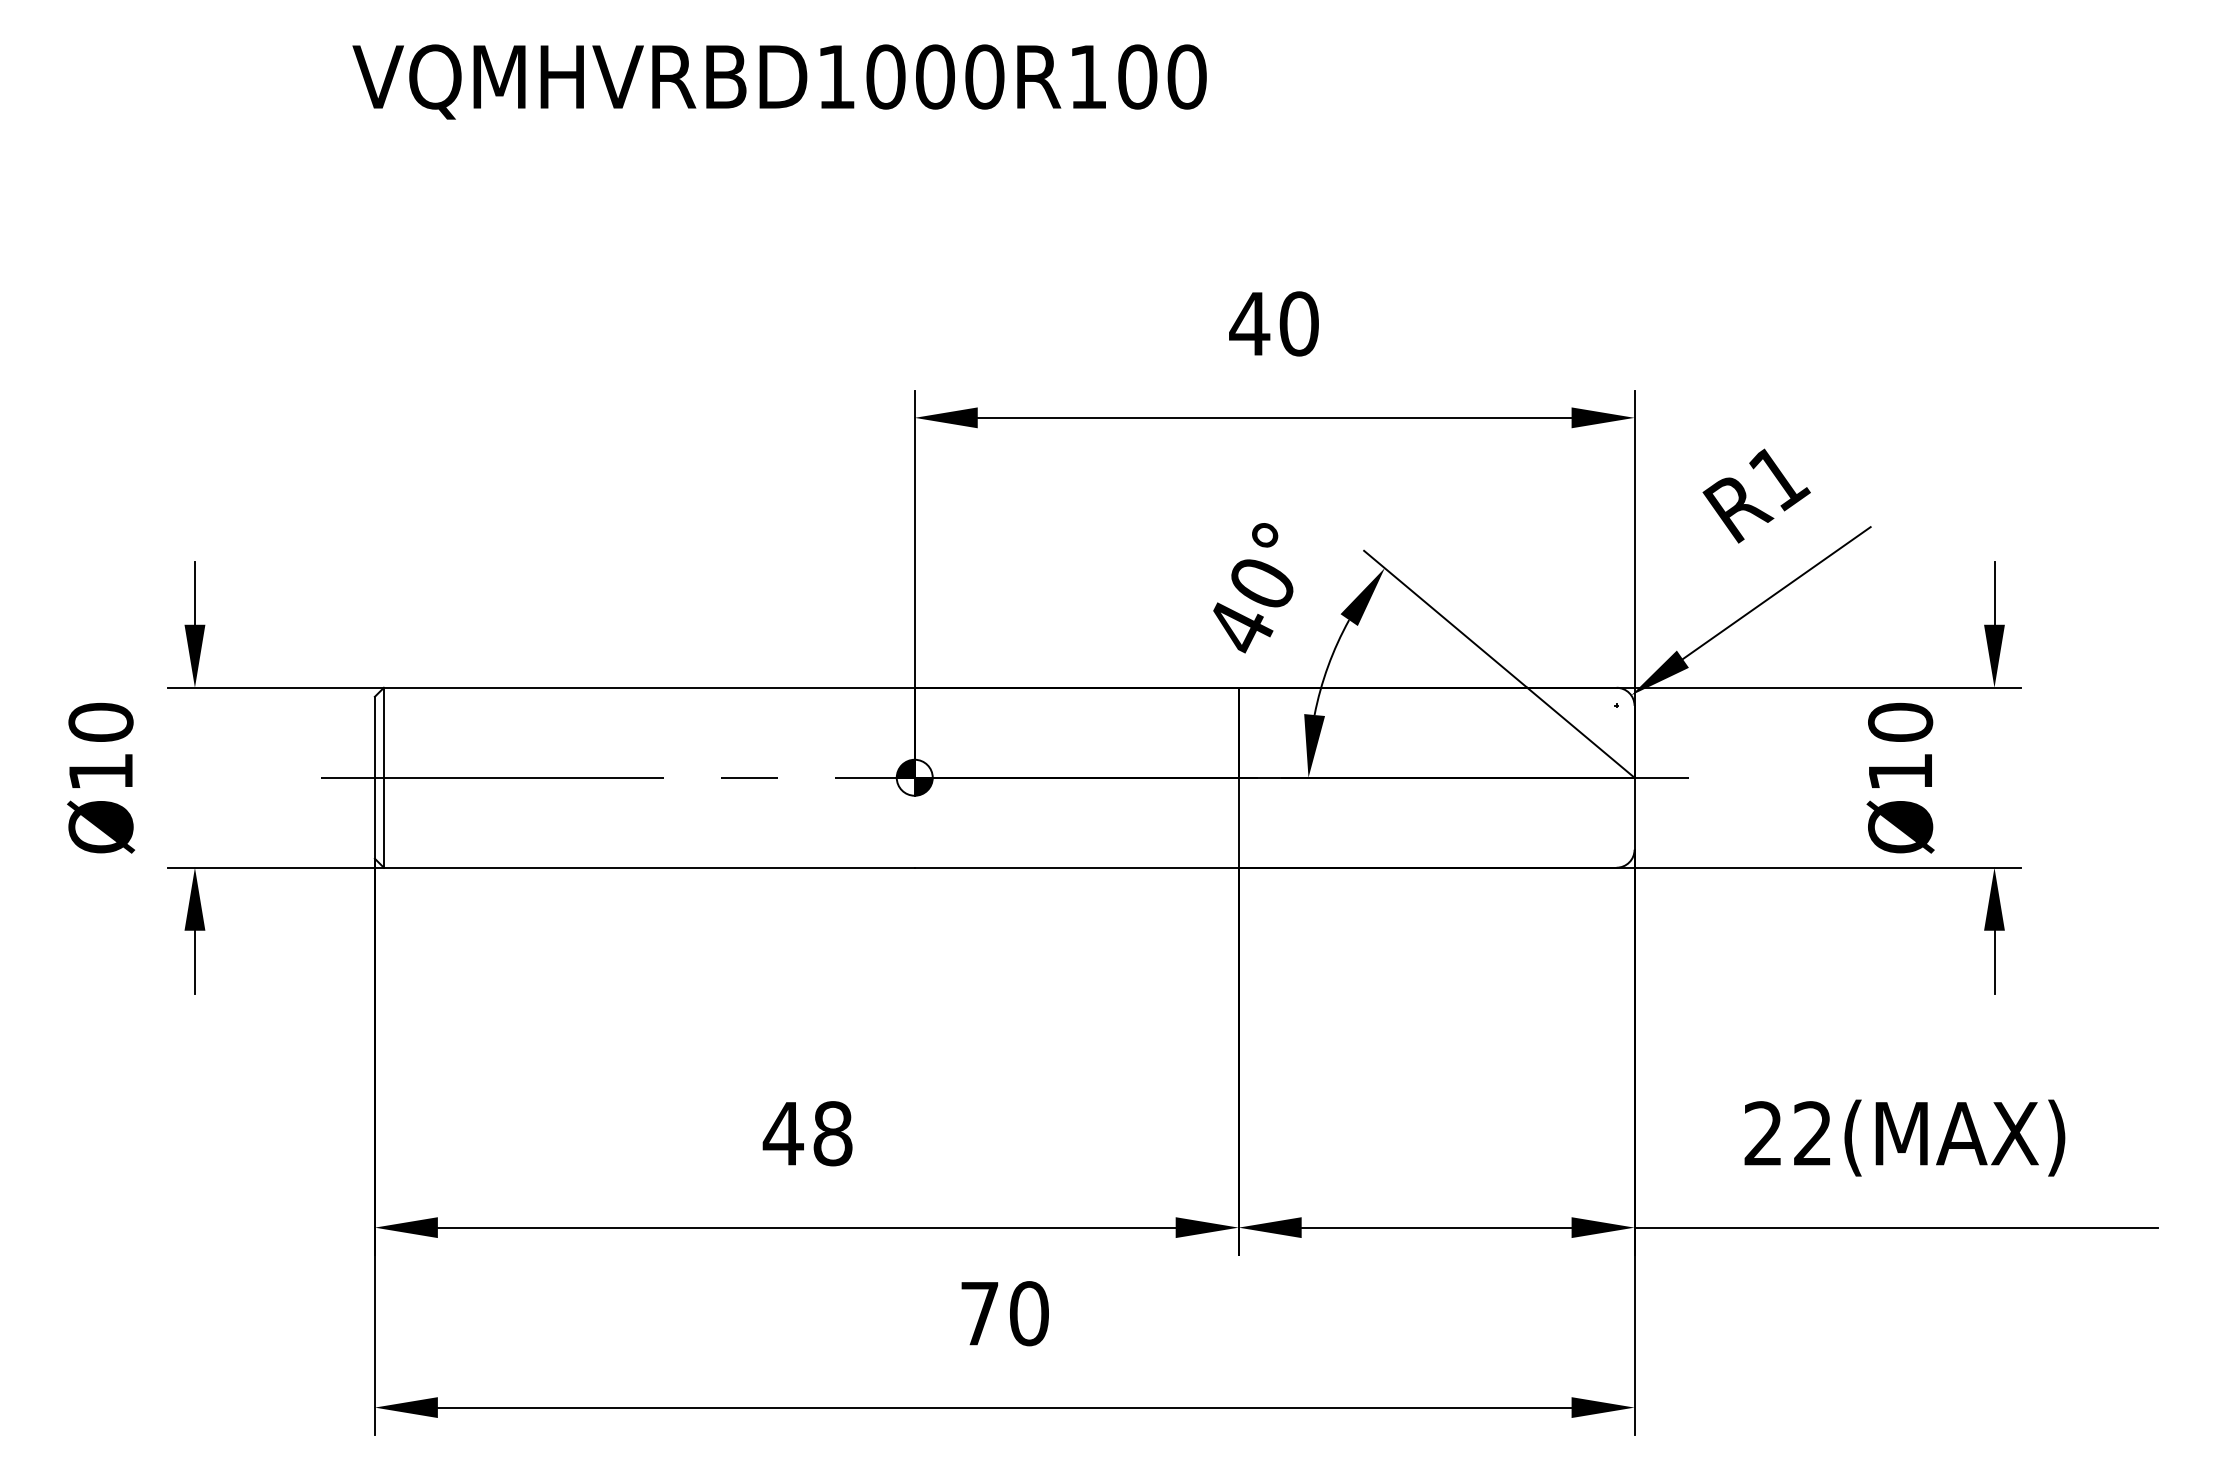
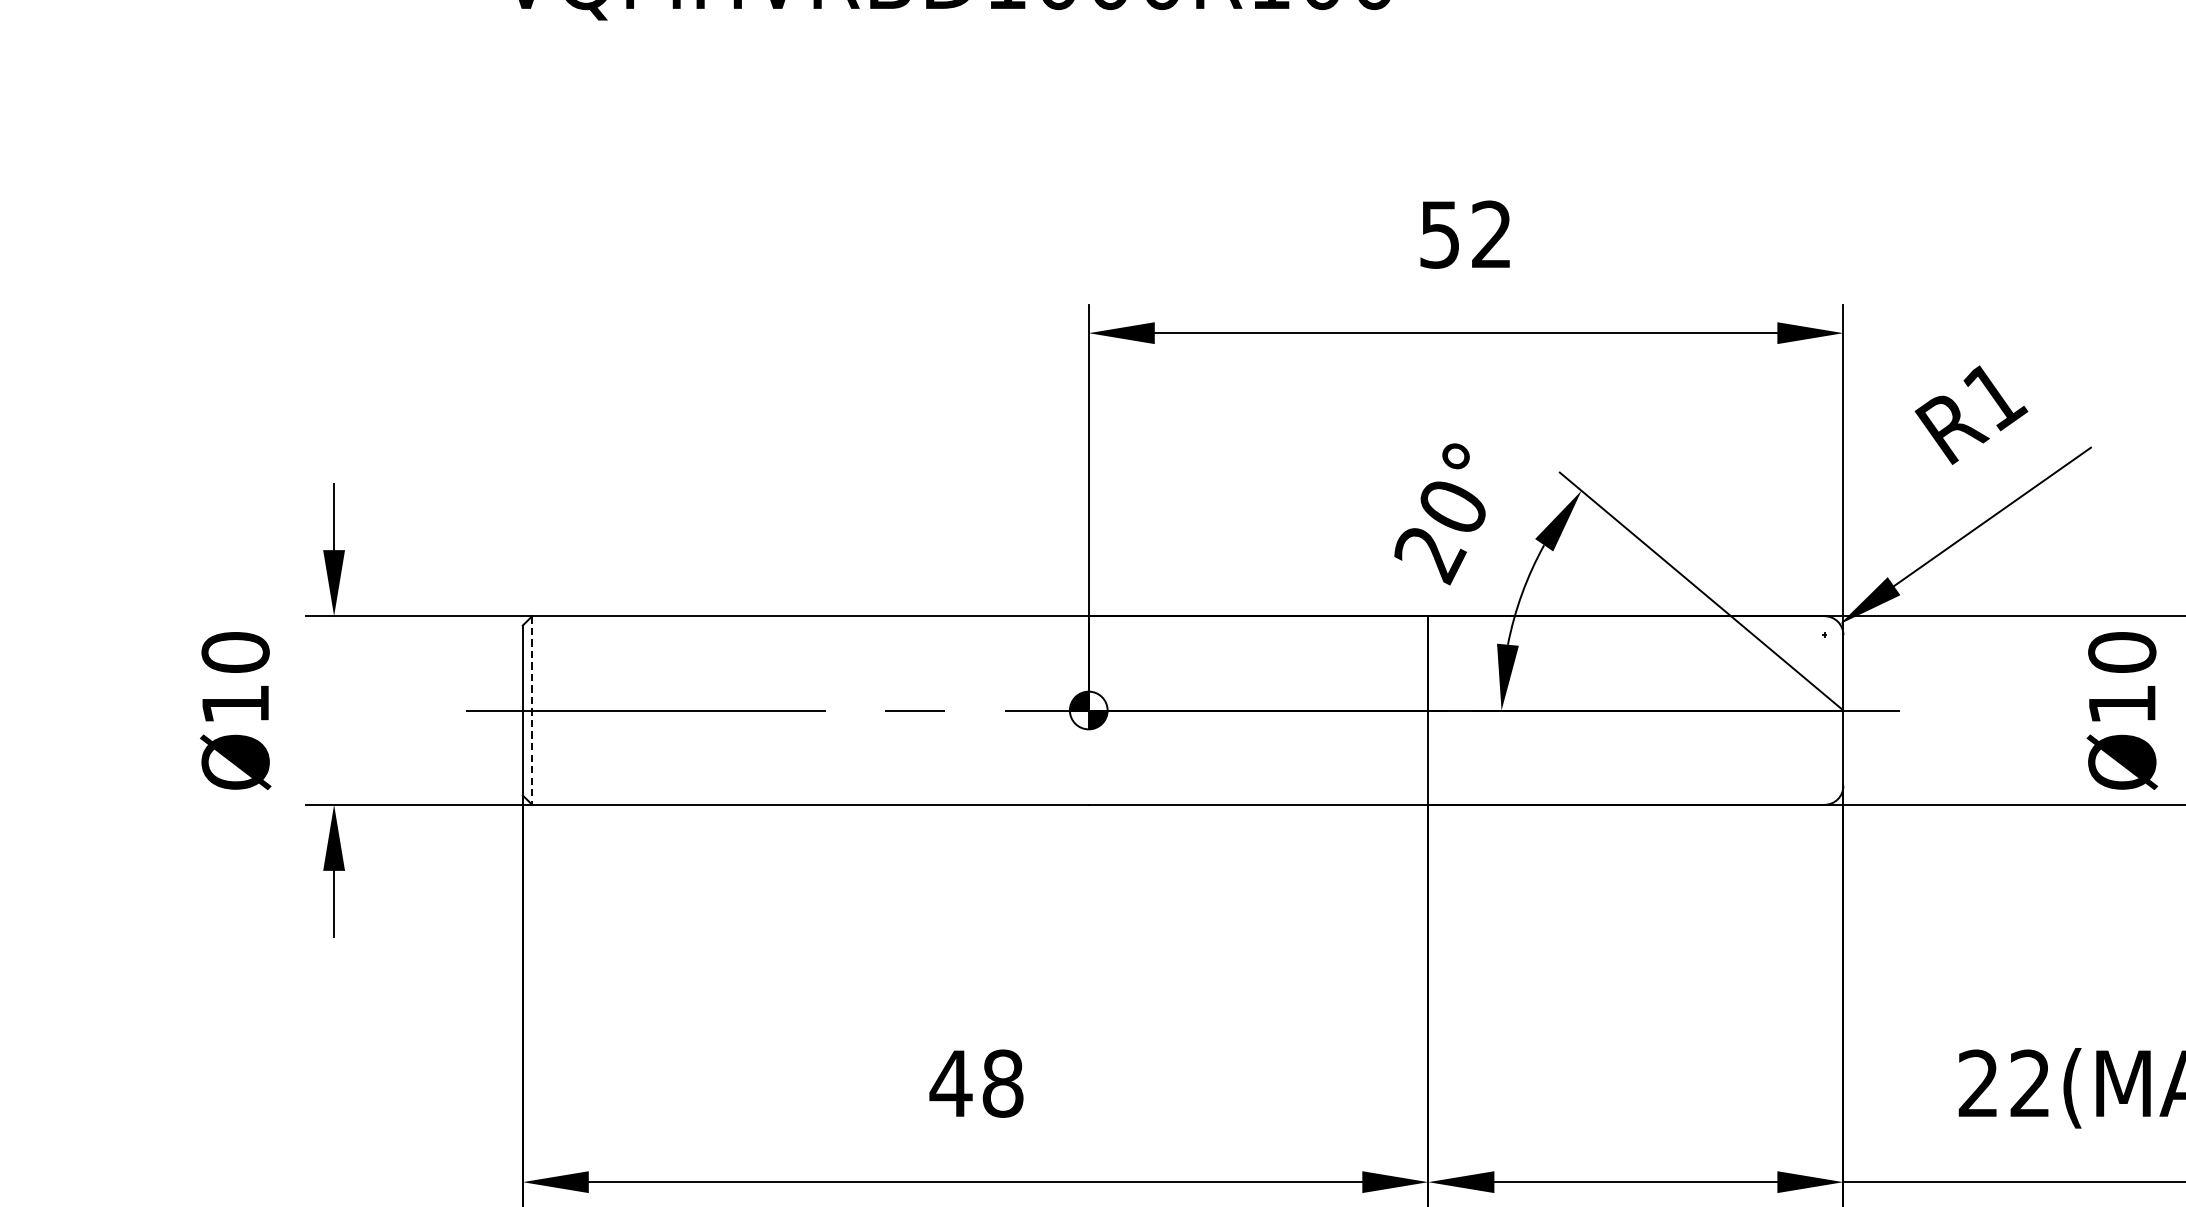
text: (1273, 323) -> (1464, 234), 40 -> 52
text: (1240, 630) -> (1430, 556), 40° -> 20°
line: (383, 777) -> (531, 710), solid -> dashed

